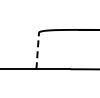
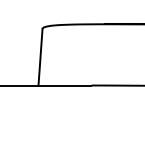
line: (37, 50) -> (40, 56), dashed -> solid

